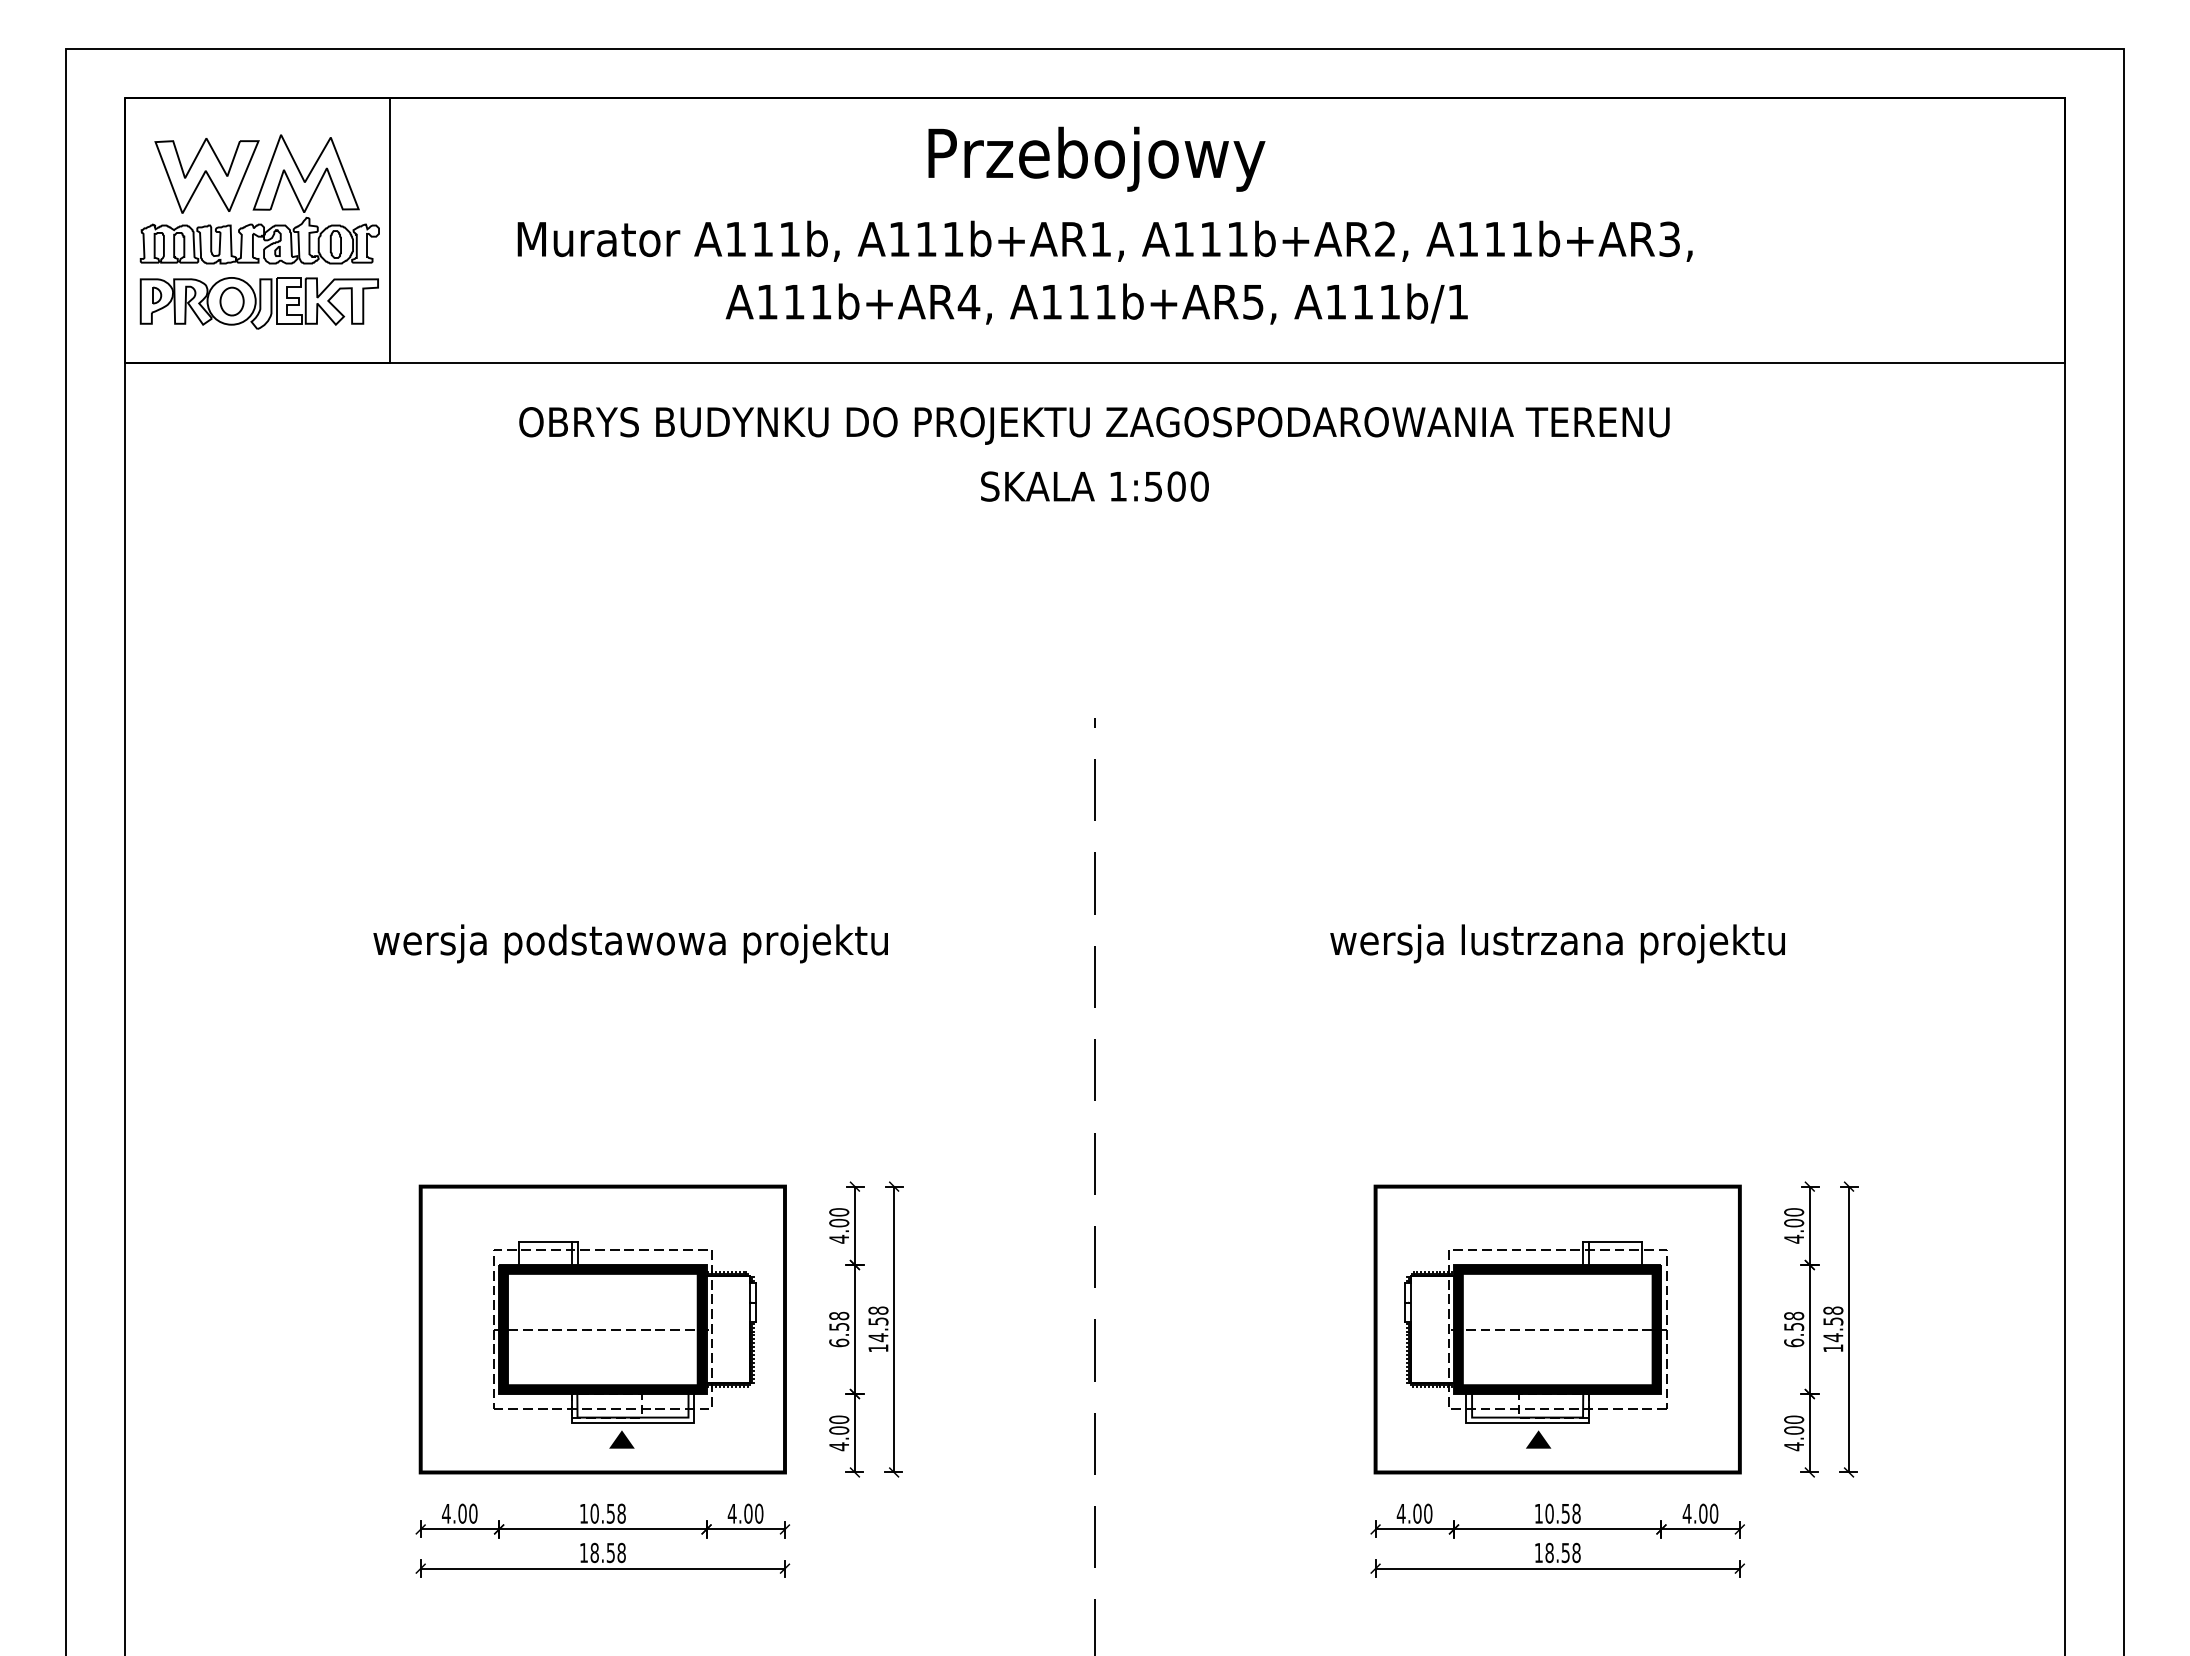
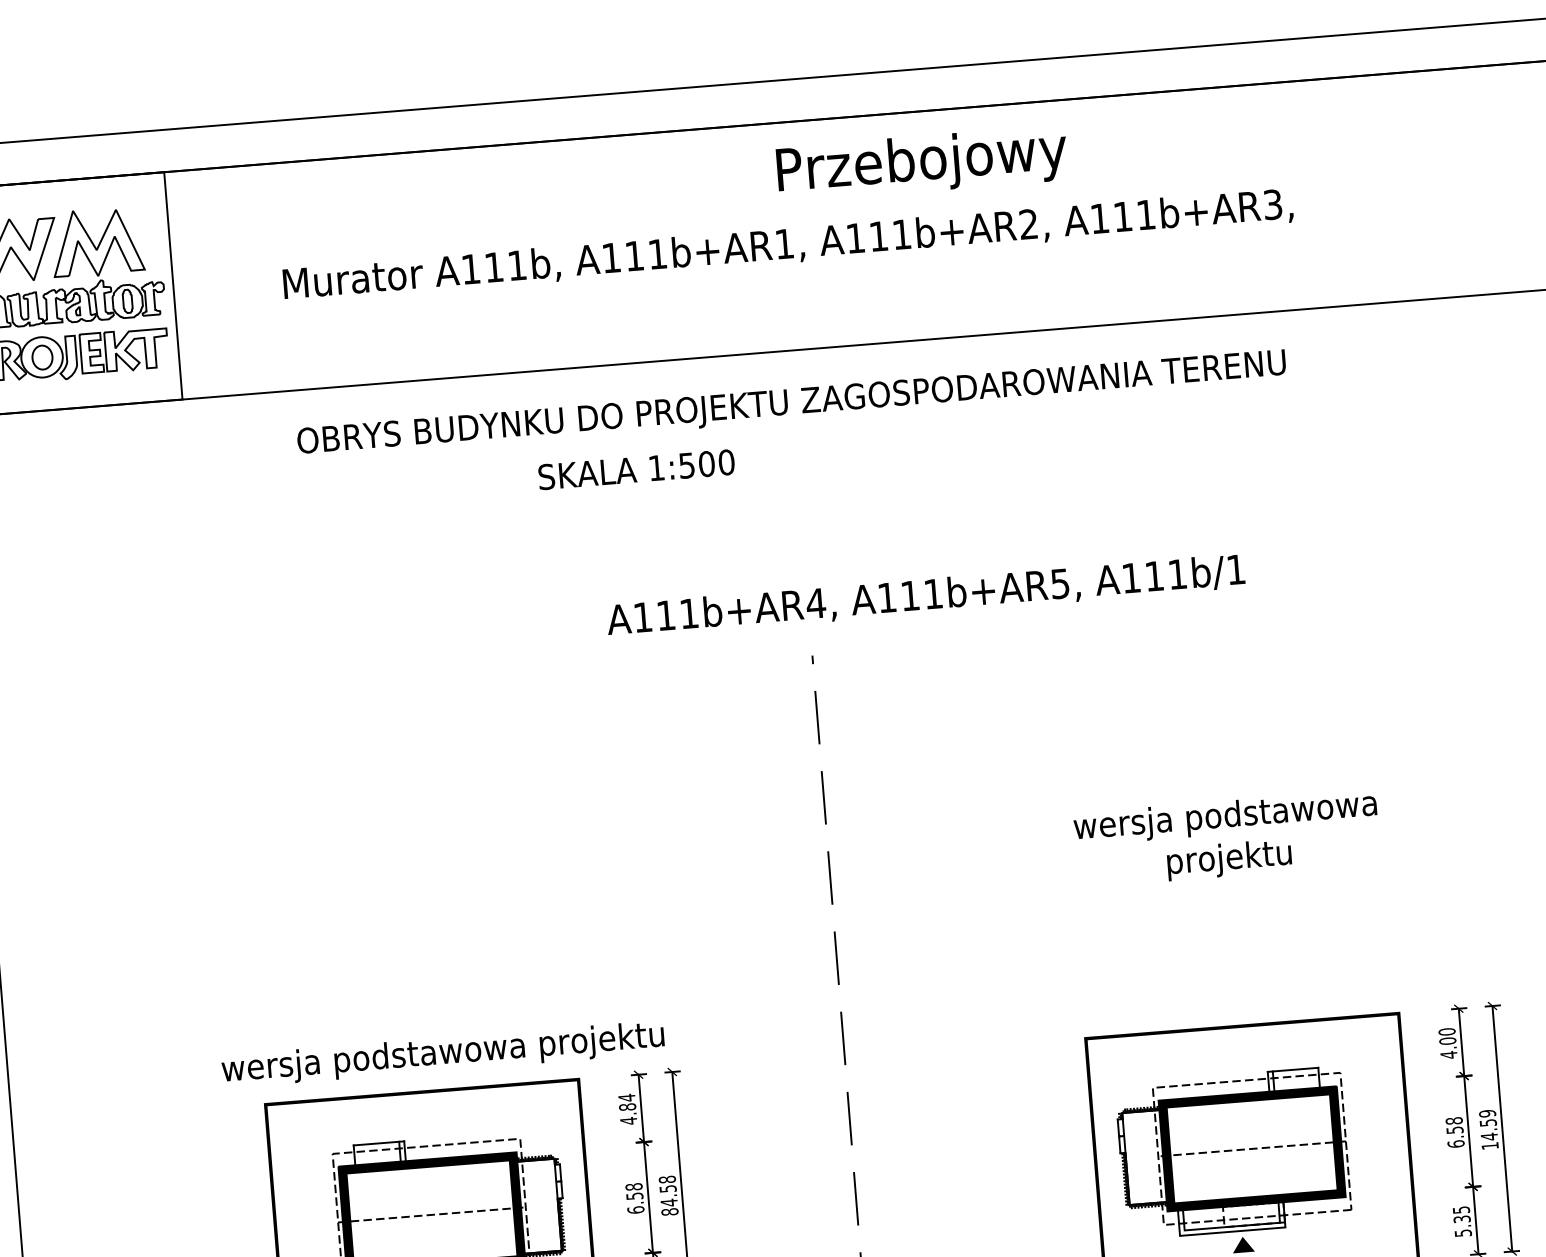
text: (1096, 158) -> (921, 163), moved
text: (1096, 303) -> (925, 595), moved
text: (1094, 486) -> (636, 469), moved
text: (630, 943) -> (442, 1054), moved
text: (1557, 968) -> (1226, 838), wersja lustrzana projektu -> wersja podstawowa projektu
text: (839, 1217) -> (627, 1102), 4.00 -> 4.84
text: (1833, 1310) -> (1487, 1113), 14.58 -> 14.59
text: (878, 1348) -> (670, 1212), 14.58 -> 84.58
text: (1794, 1433) -> (1462, 1221), 4.00 -> 5.35

